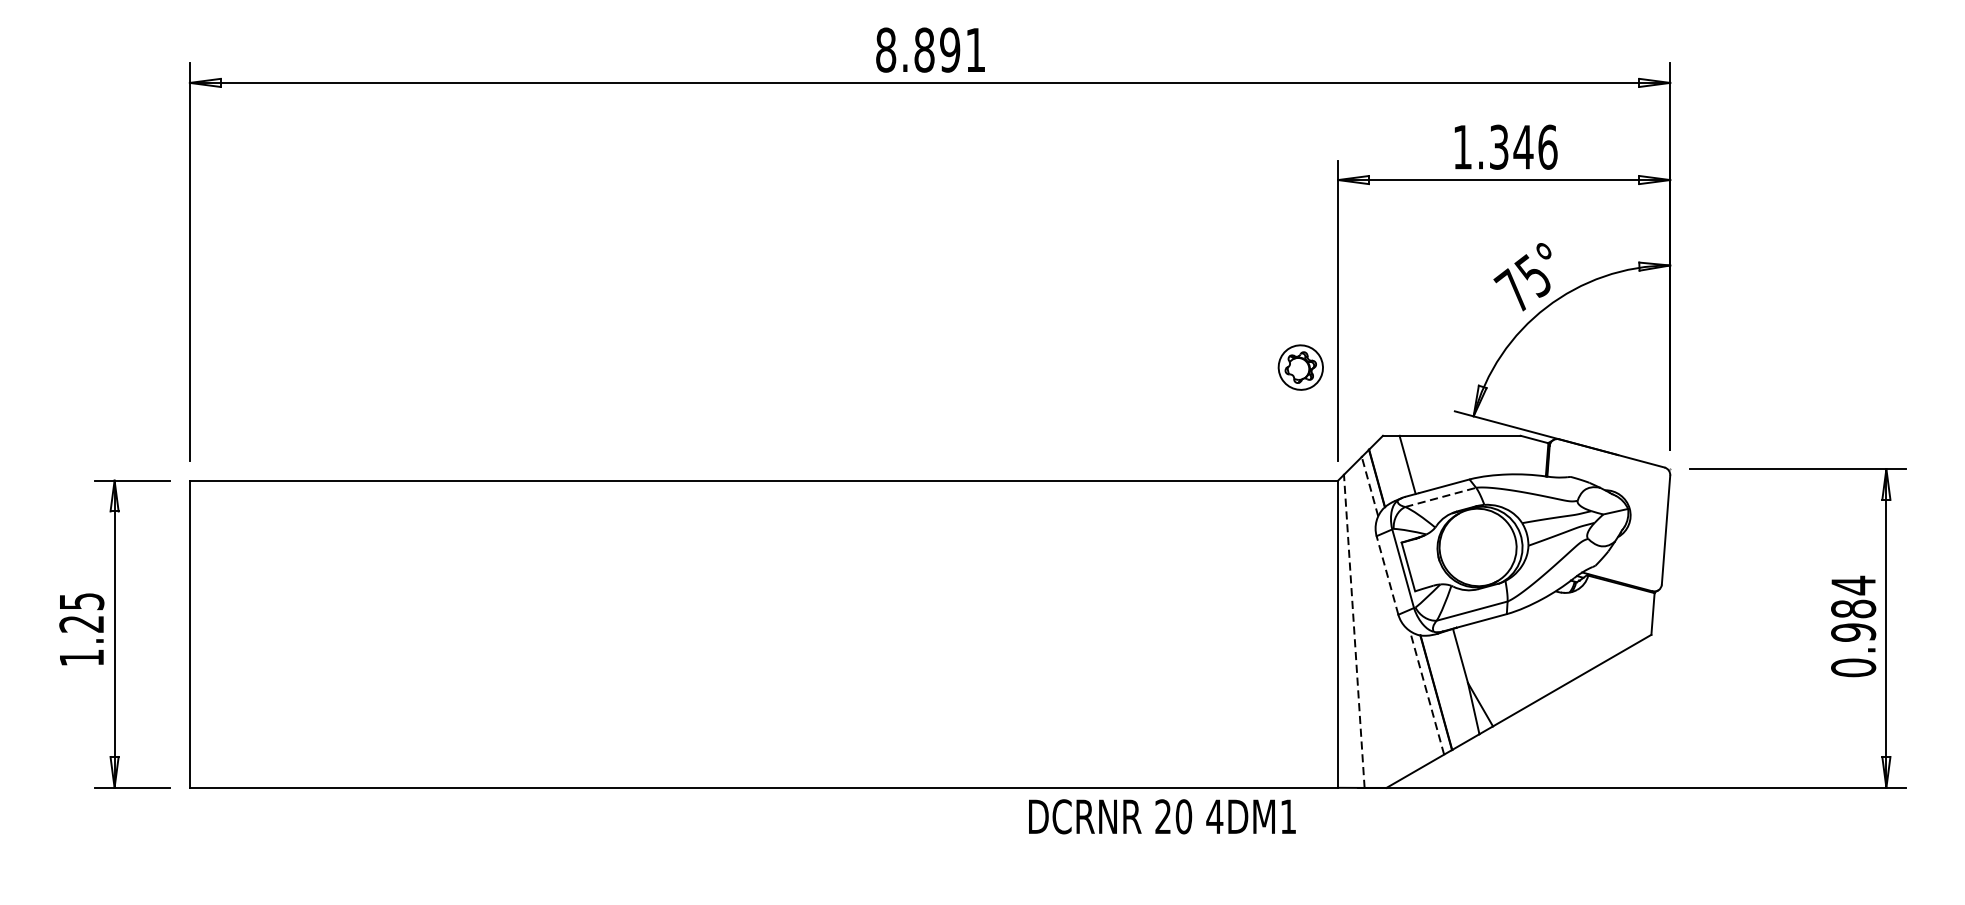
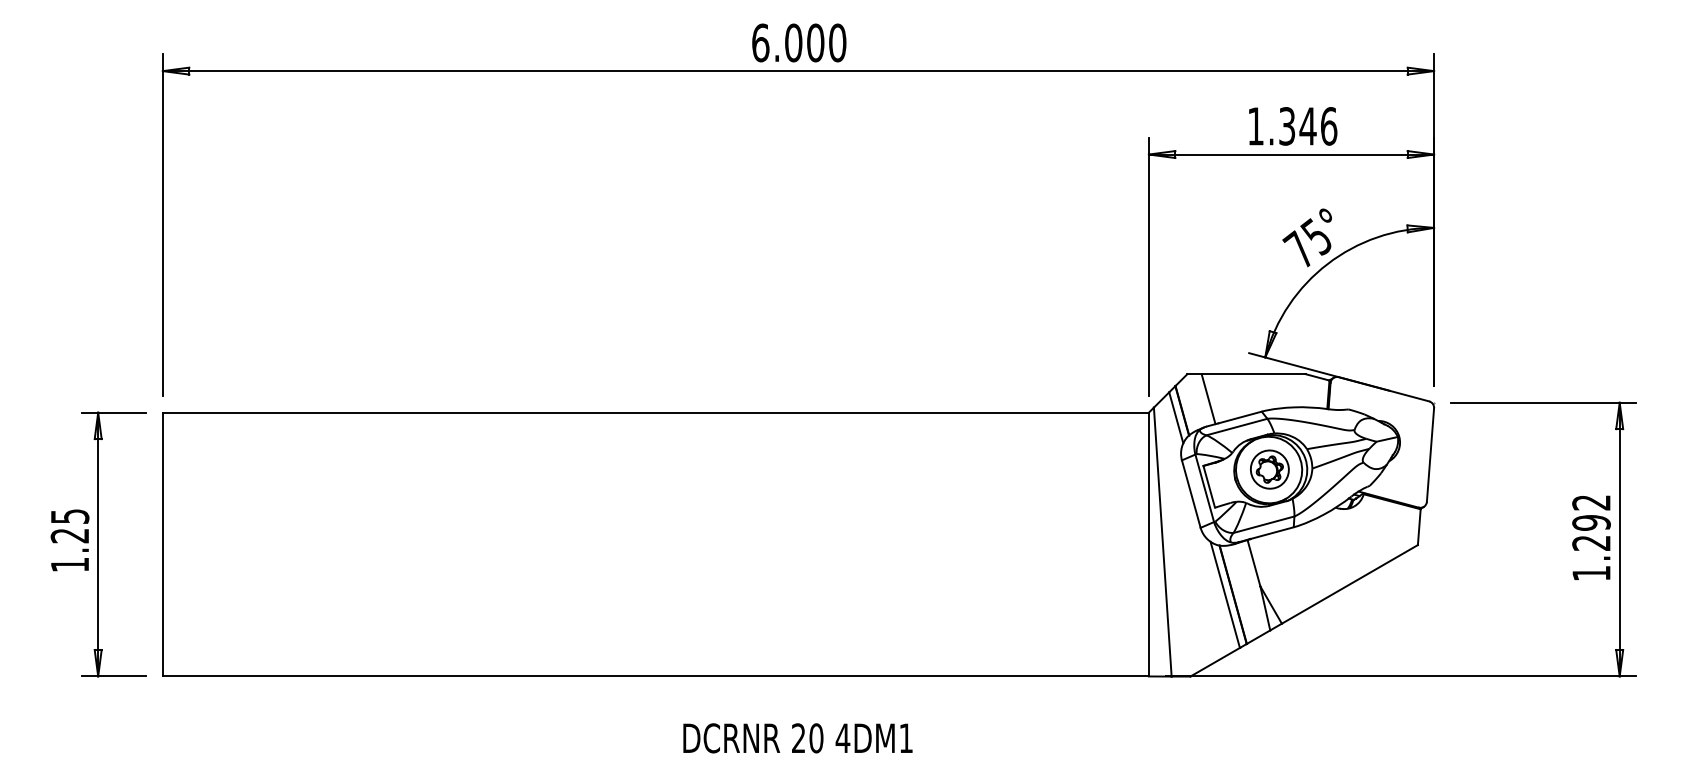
text: (931, 49) -> (799, 42), 8.891 -> 6.000
part: (1300, 367) -> (1269, 469), moved
line: (1370, 486) -> (1176, 417), dashed -> solid
line: (1440, 497) -> (1236, 427), dashed -> solid
line: (1387, 574) -> (1191, 493), dashed -> solid
text: (1853, 626) -> (1591, 537), 0.984 -> 1.292
line: (1353, 631) -> (1162, 542), dashed -> solid
line: (1427, 692) -> (1225, 594), dashed -> solid
text: (1161, 816) -> (797, 738), moved

